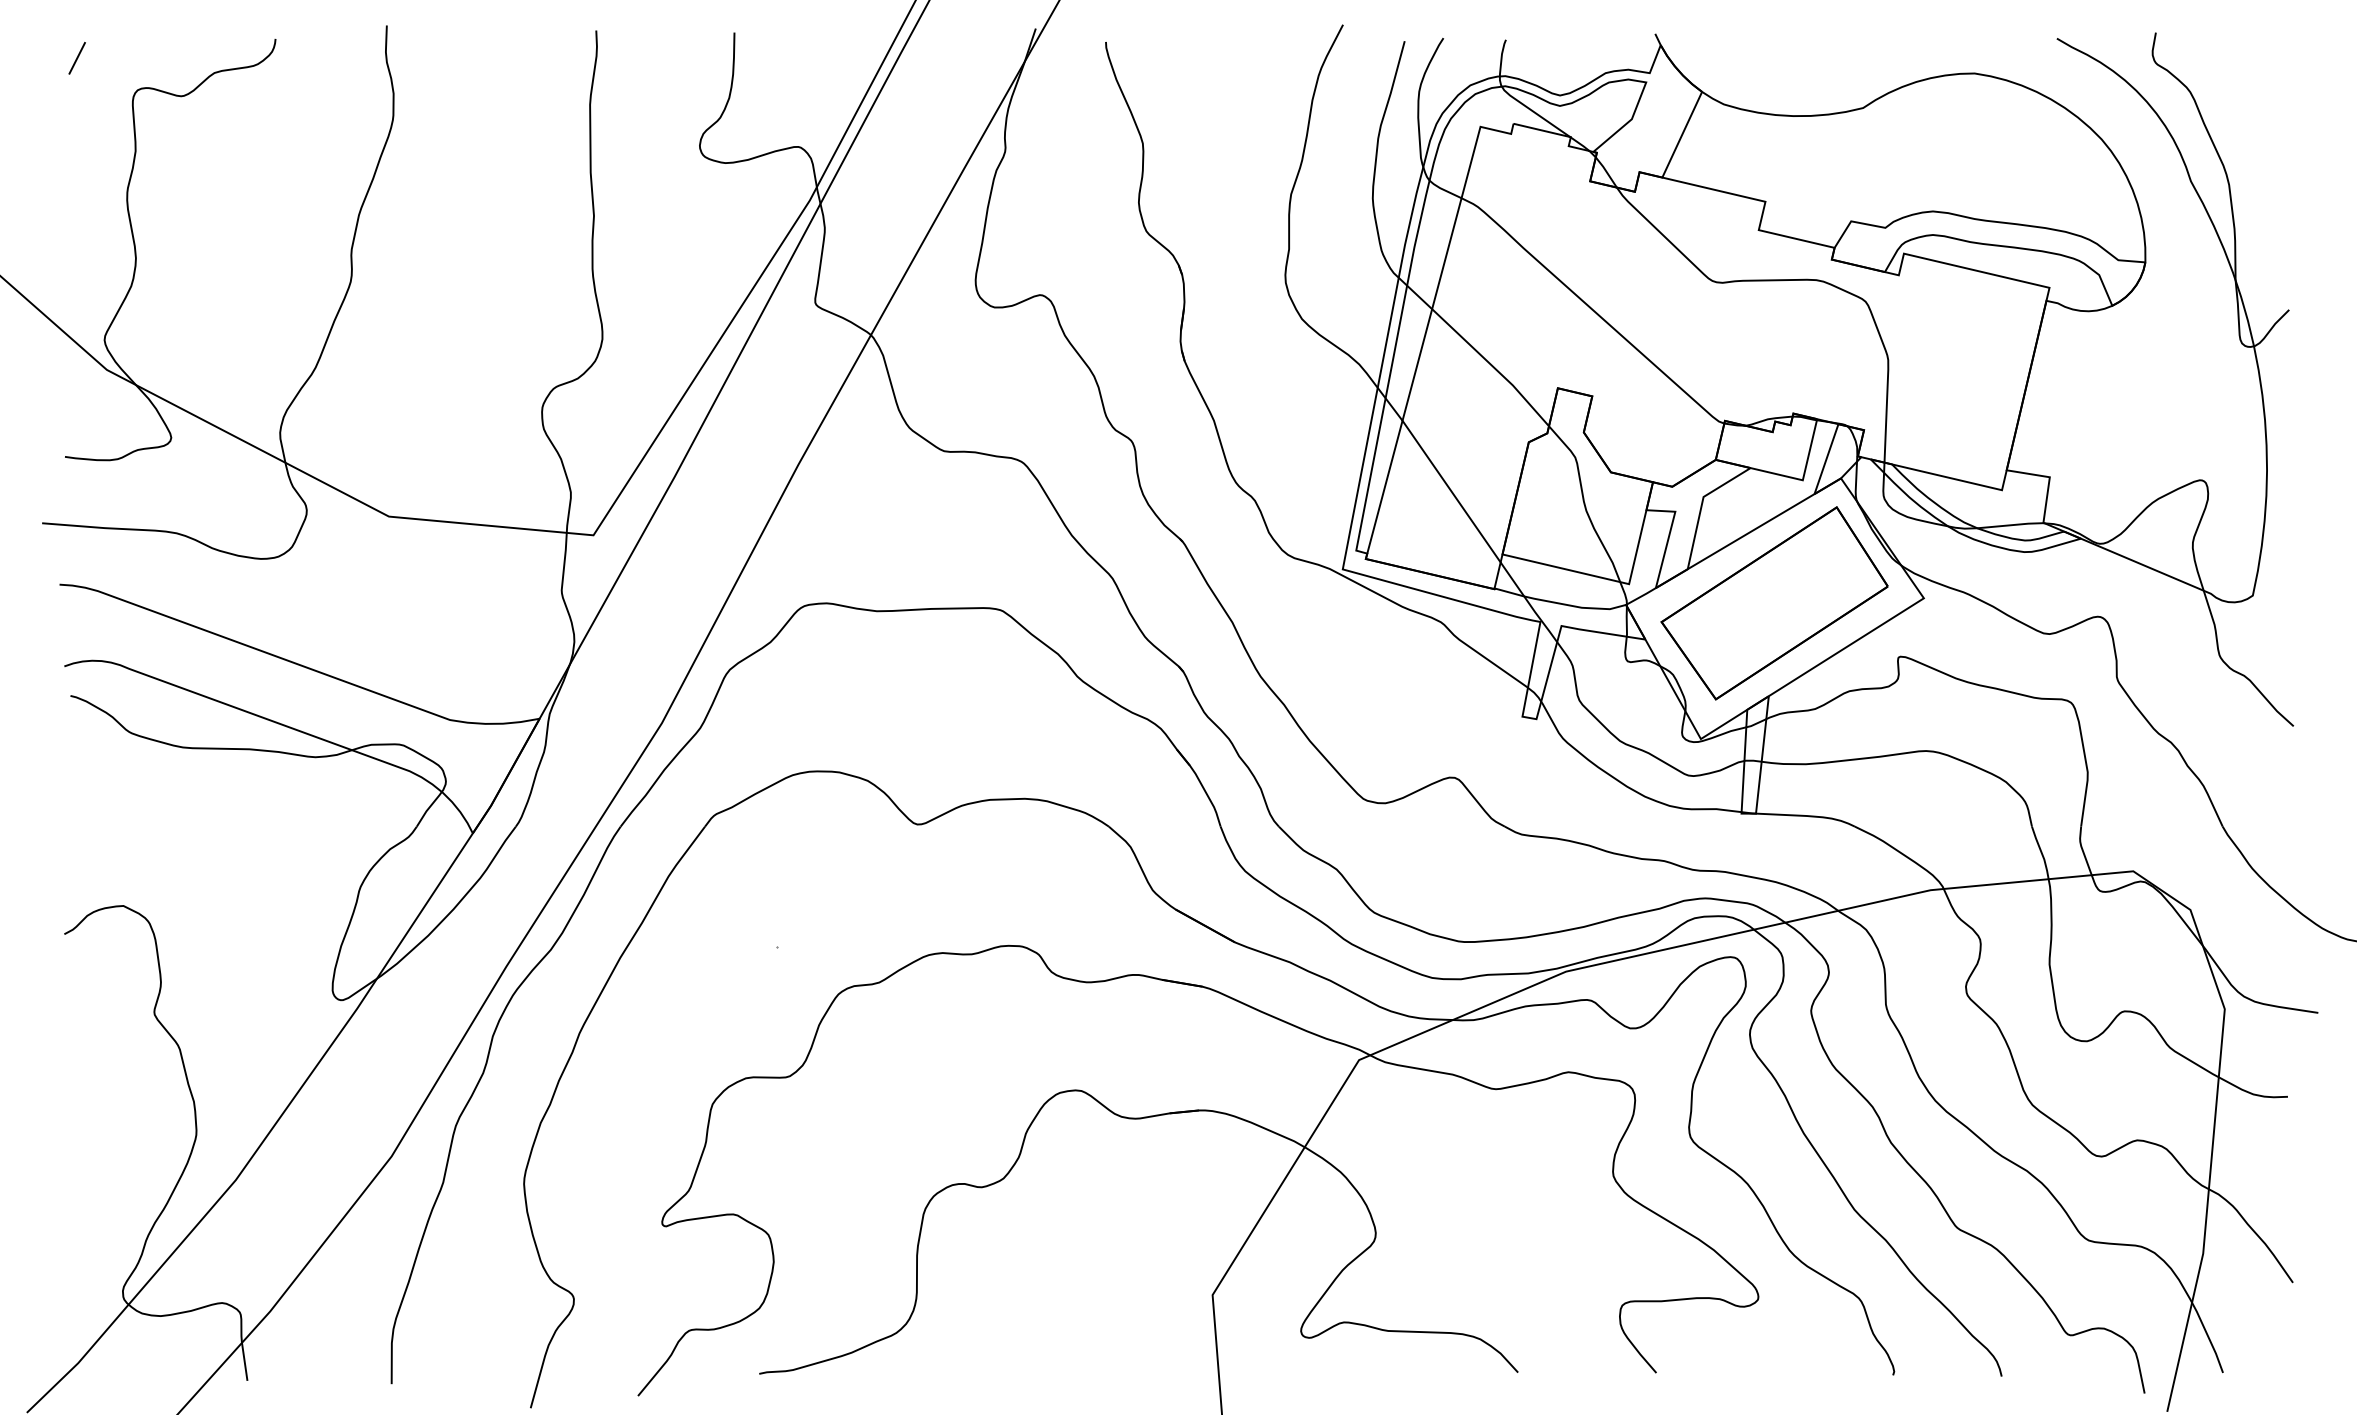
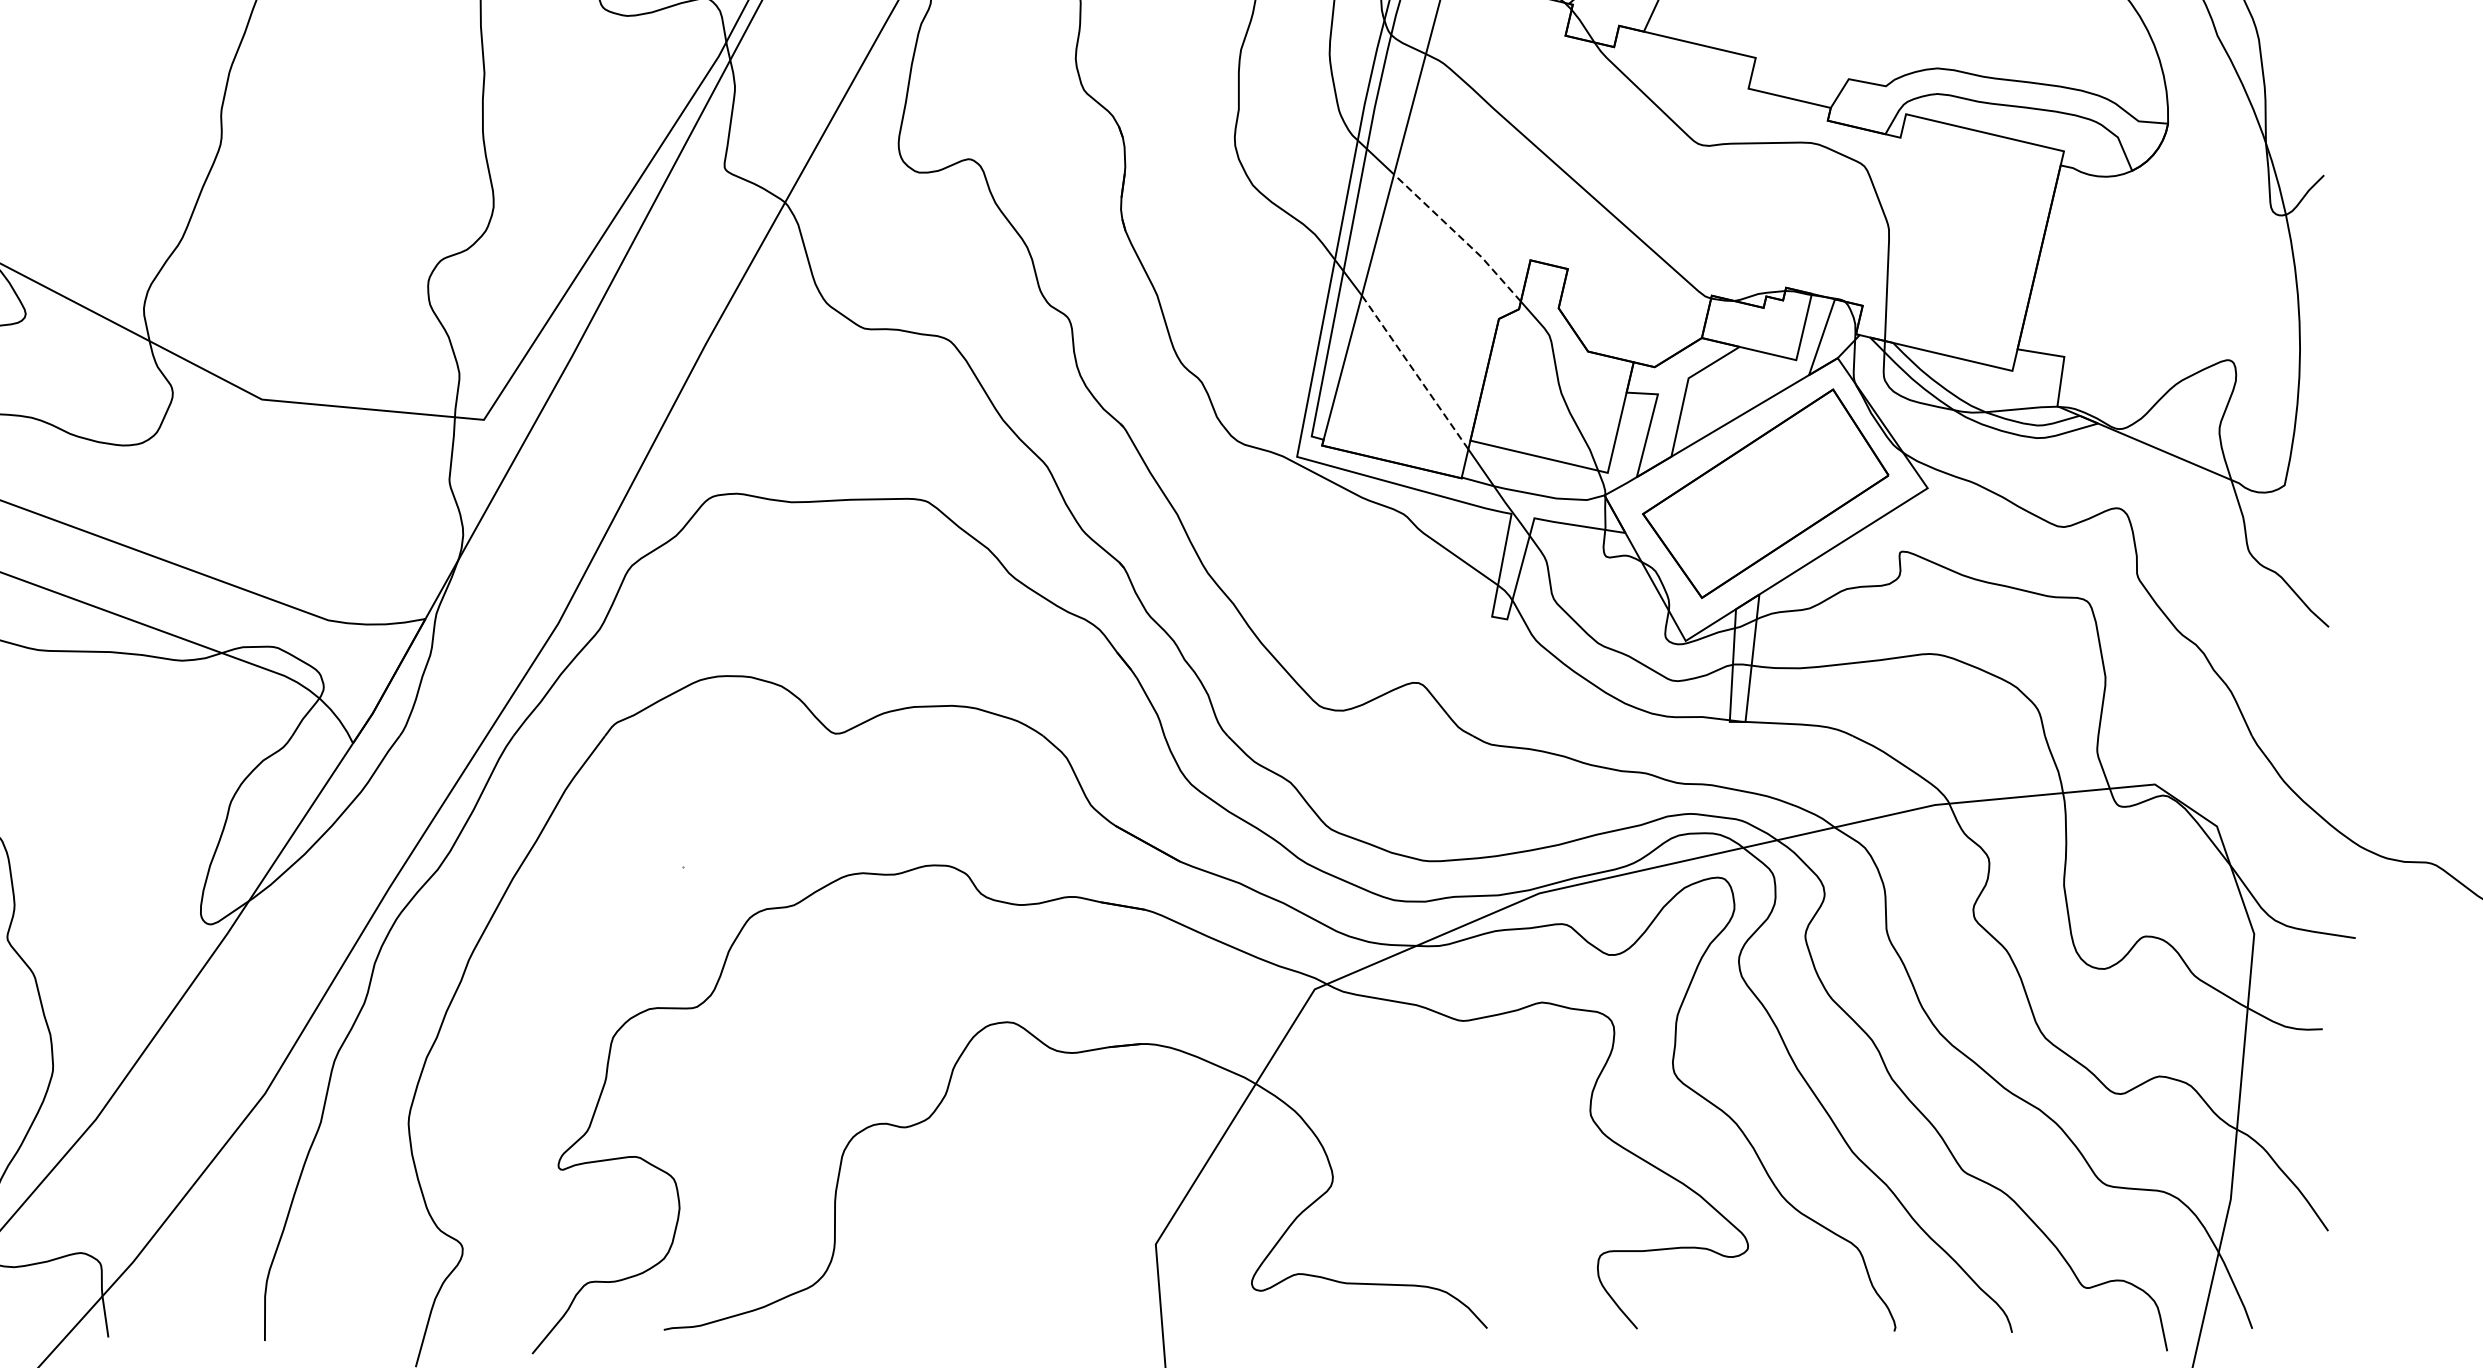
line: (1492, 366) -> (1459, 236), solid -> dashed
line: (1451, 491) -> (1415, 372), solid -> dashed

